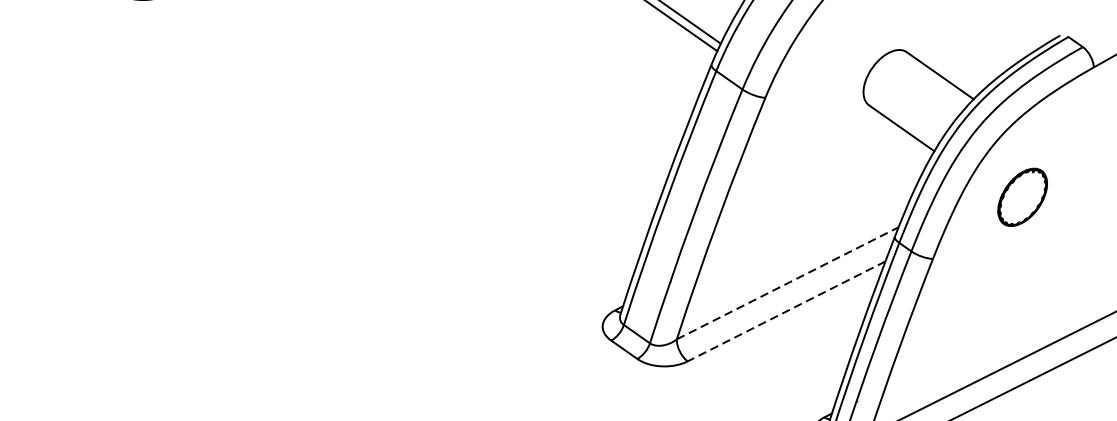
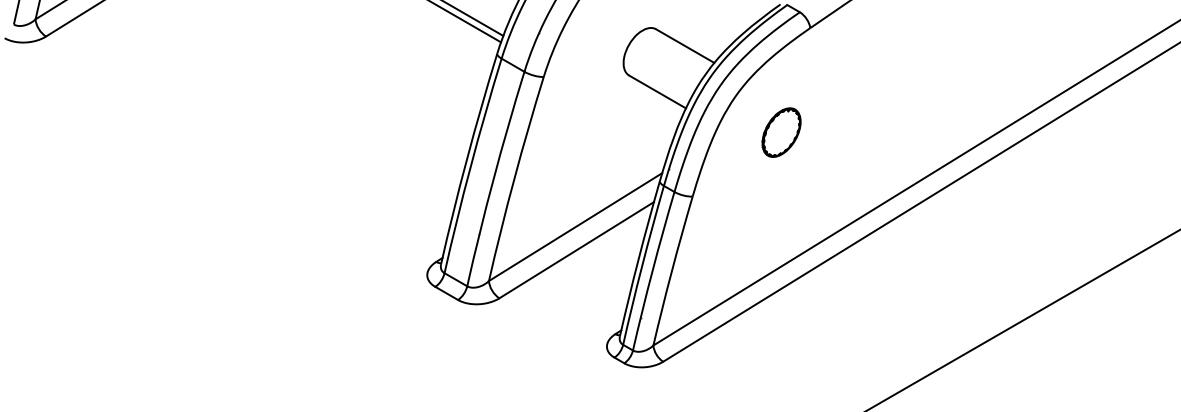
part: (1022, 197) -> (781, 132), moved
line: (788, 282) -> (576, 226), dashed -> solid
line: (786, 311) -> (576, 250), dashed -> solid

